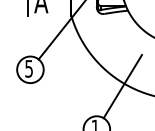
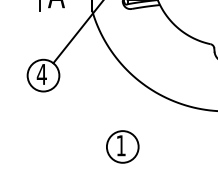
text: (28, 68) -> (41, 74), 5 -> 4
line: (122, 86) -> (153, 95), removed

